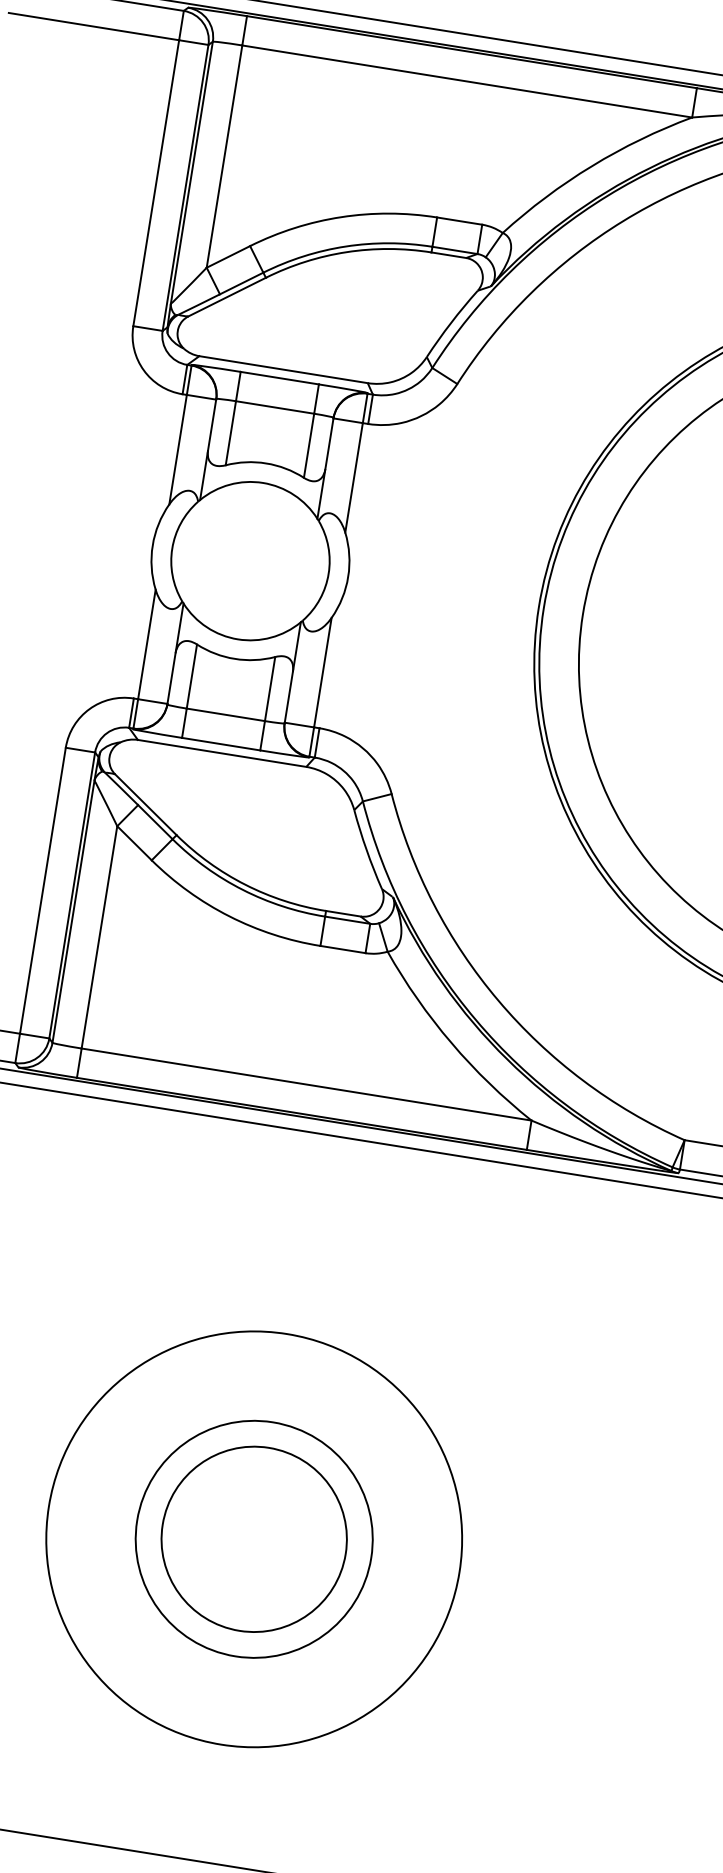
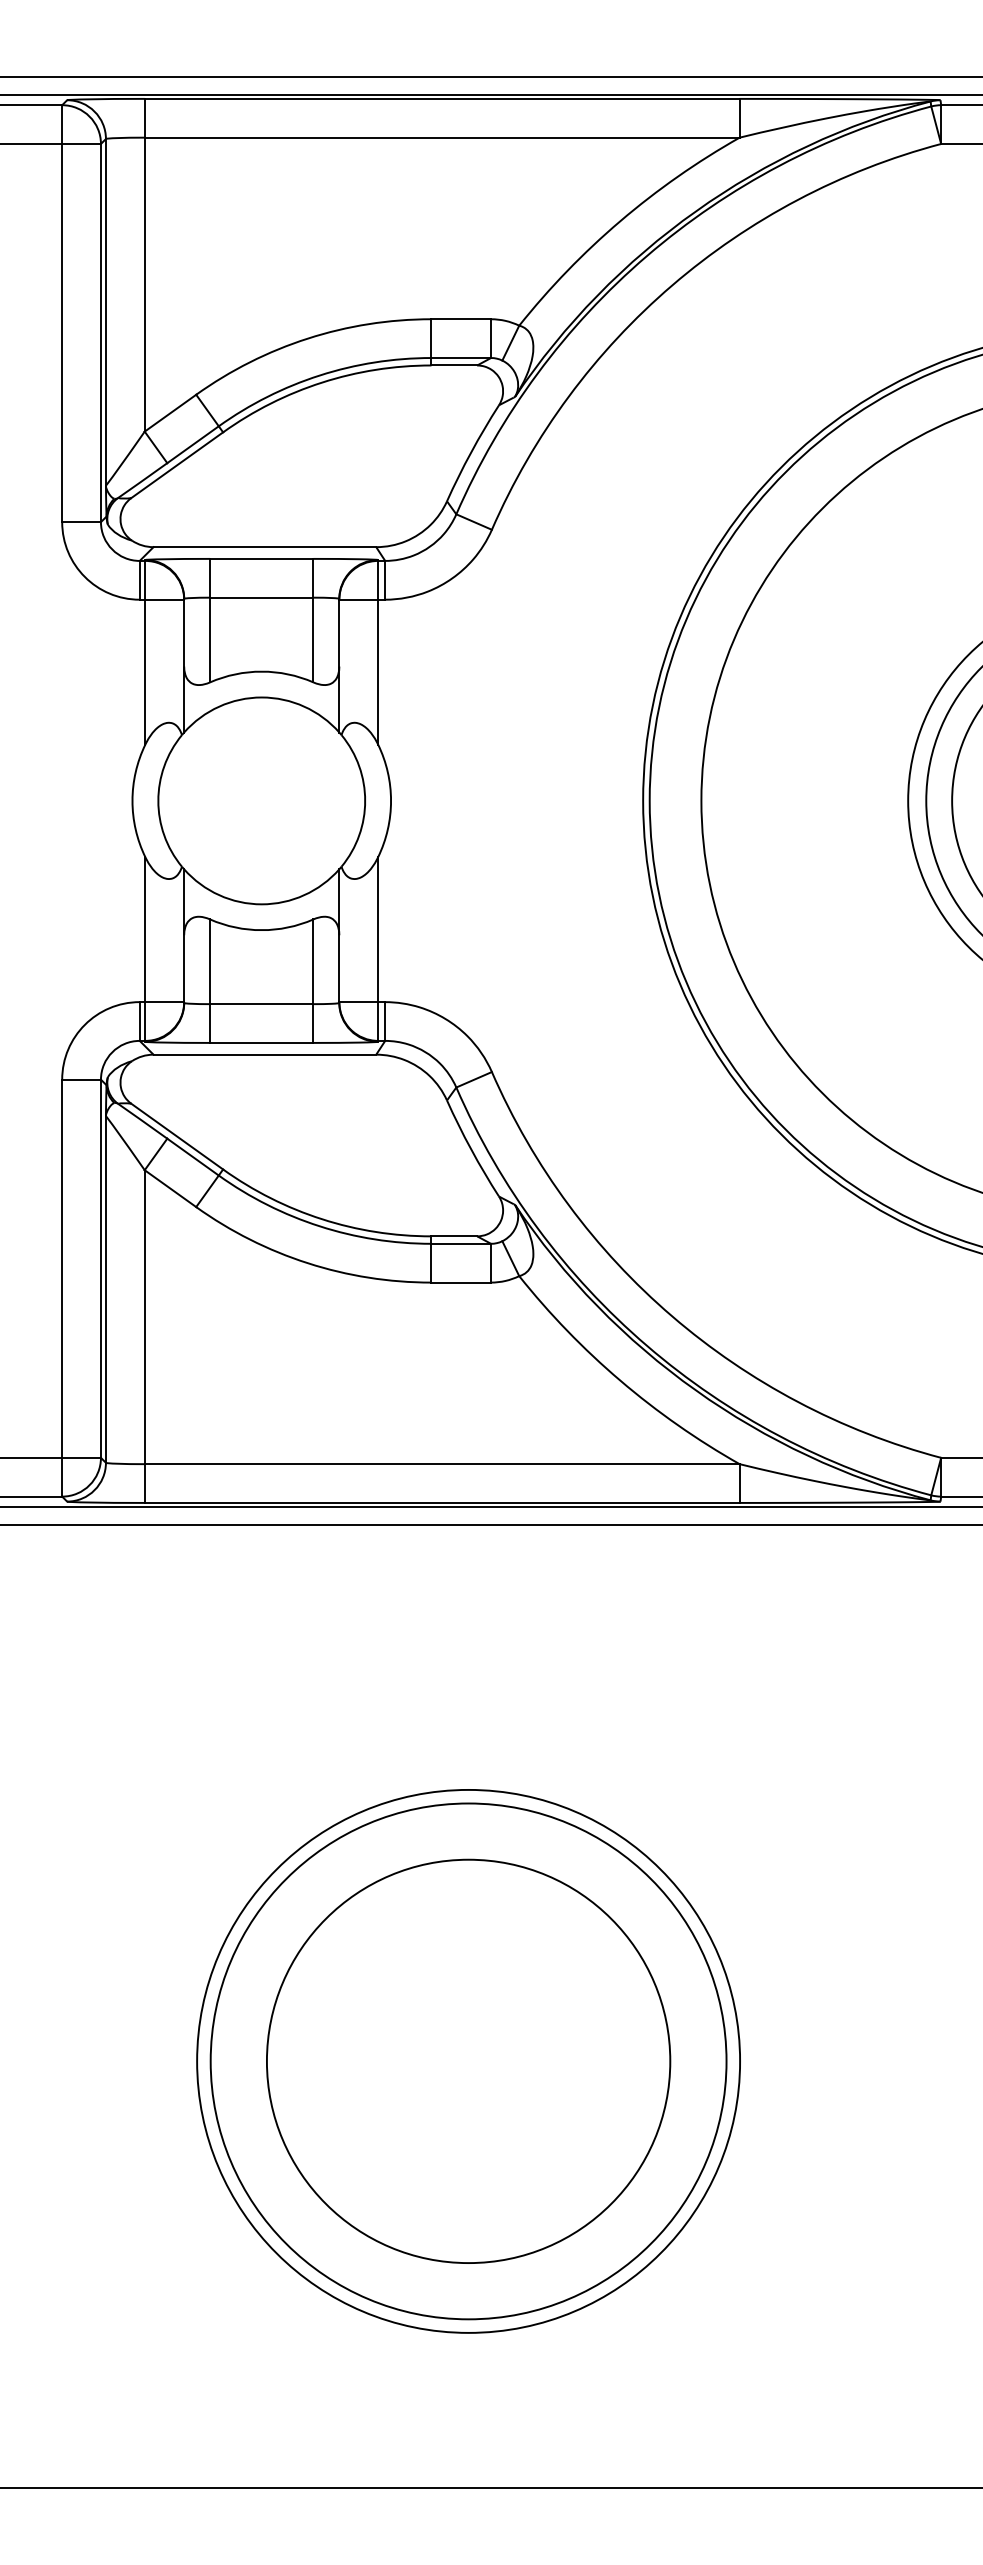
circle: (254, 1539) -> (468, 2061), size x1.67
circle: (254, 1539) -> (468, 2061), size x1.67

